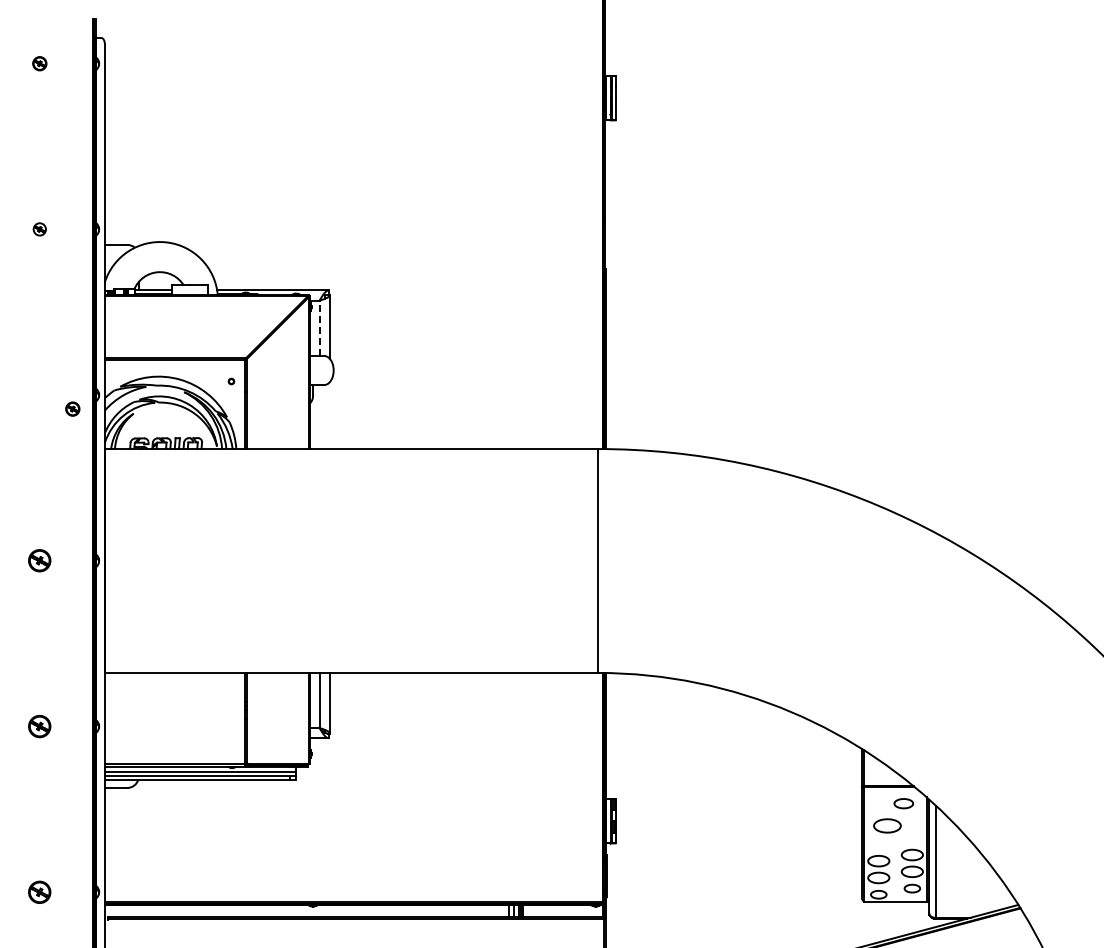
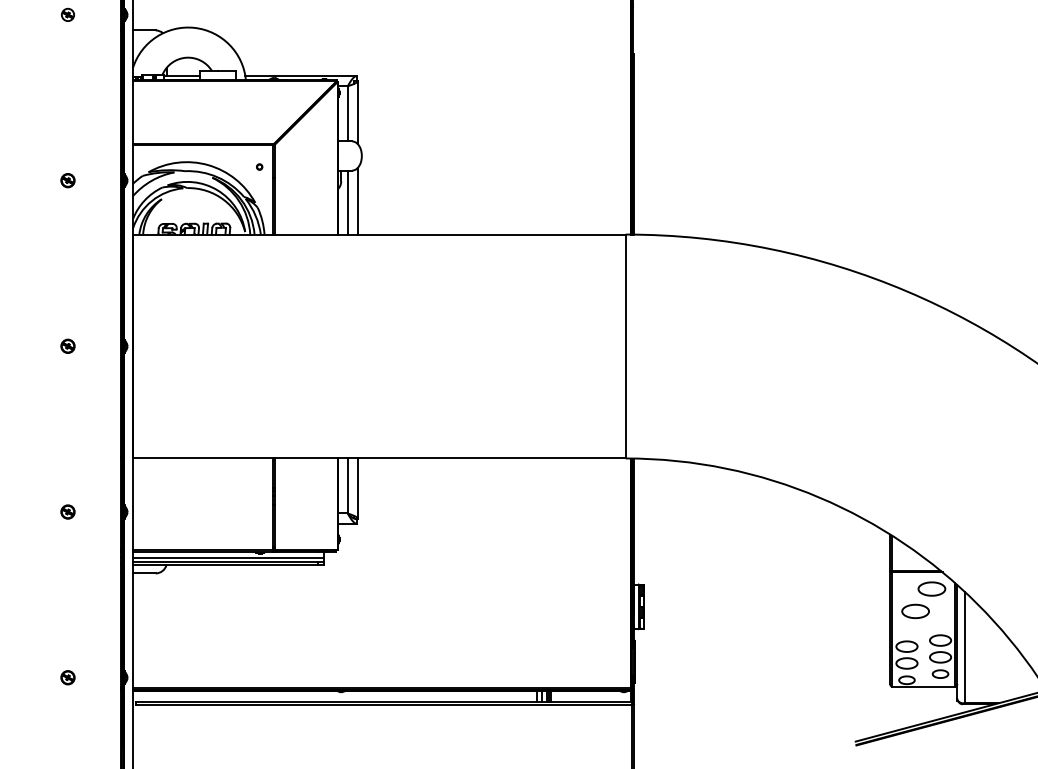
line: (319, 328) -> (347, 114), dashed -> solid
part: (72, 408) -> (67, 180), moved
line: (329, 415) -> (357, 201), added
line: (319, 417) -> (347, 203), added
part: (39, 560) -> (67, 346), size x0.62
part: (39, 726) -> (67, 512), size x0.62
part: (903, 803) -> (931, 589), size x1.43
part: (39, 891) -> (67, 677), size x0.62

